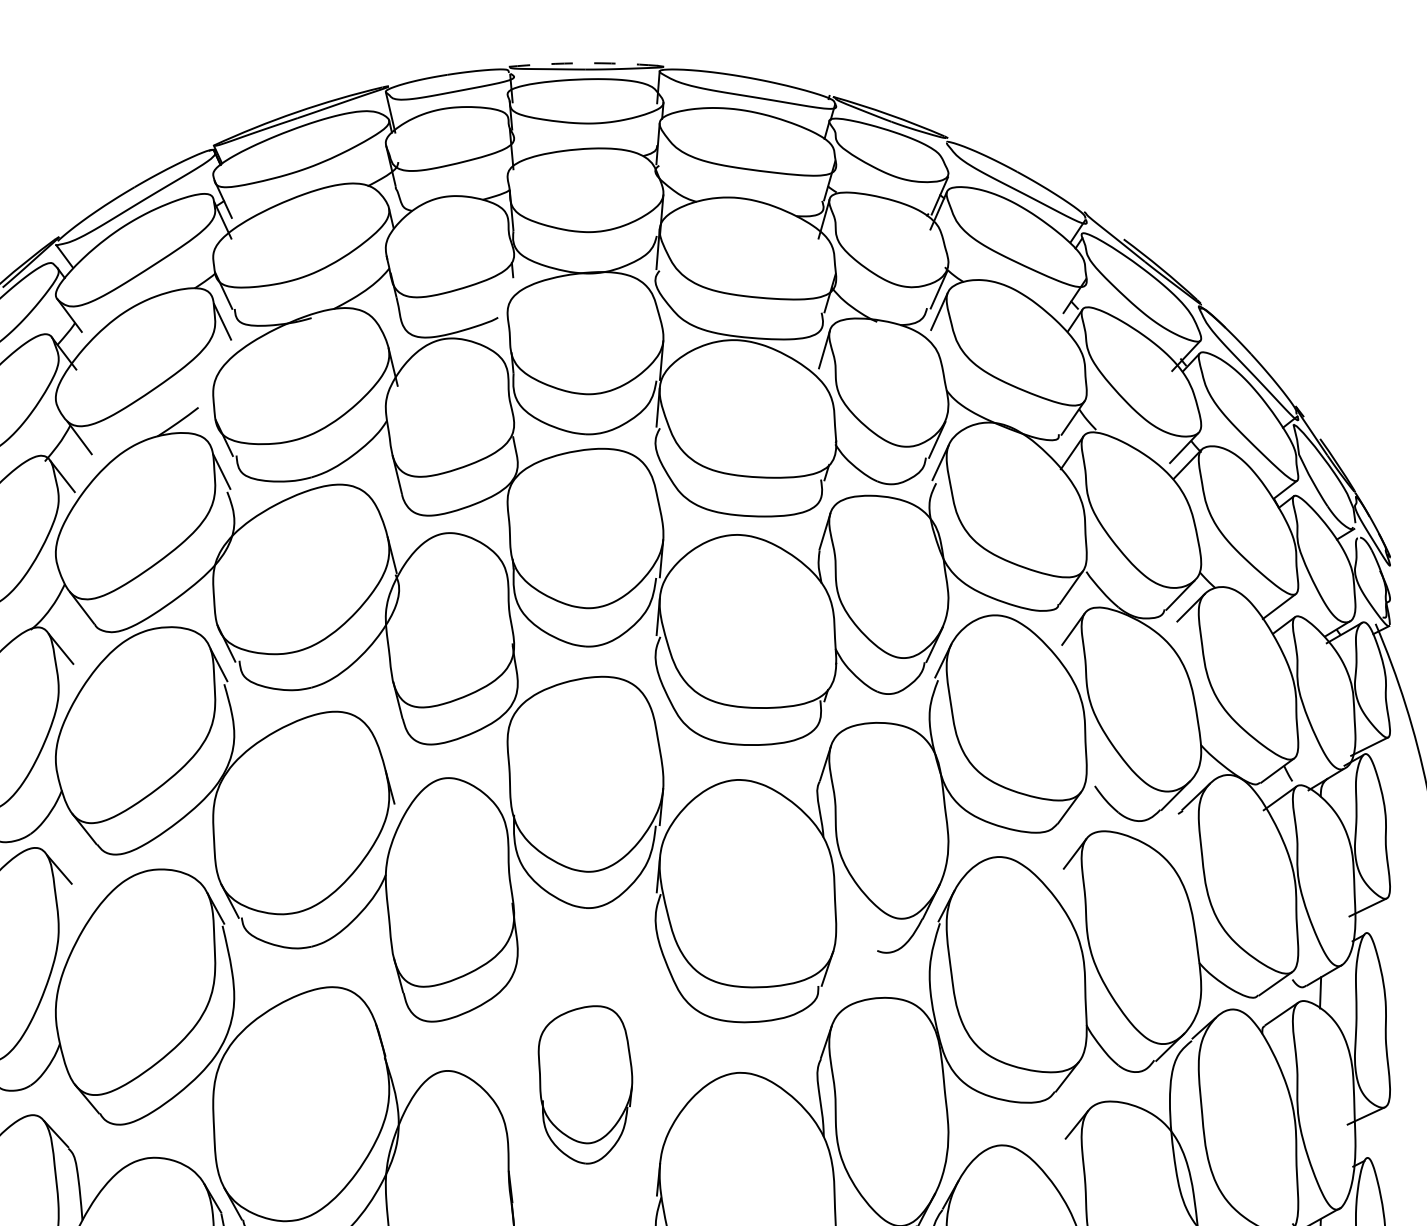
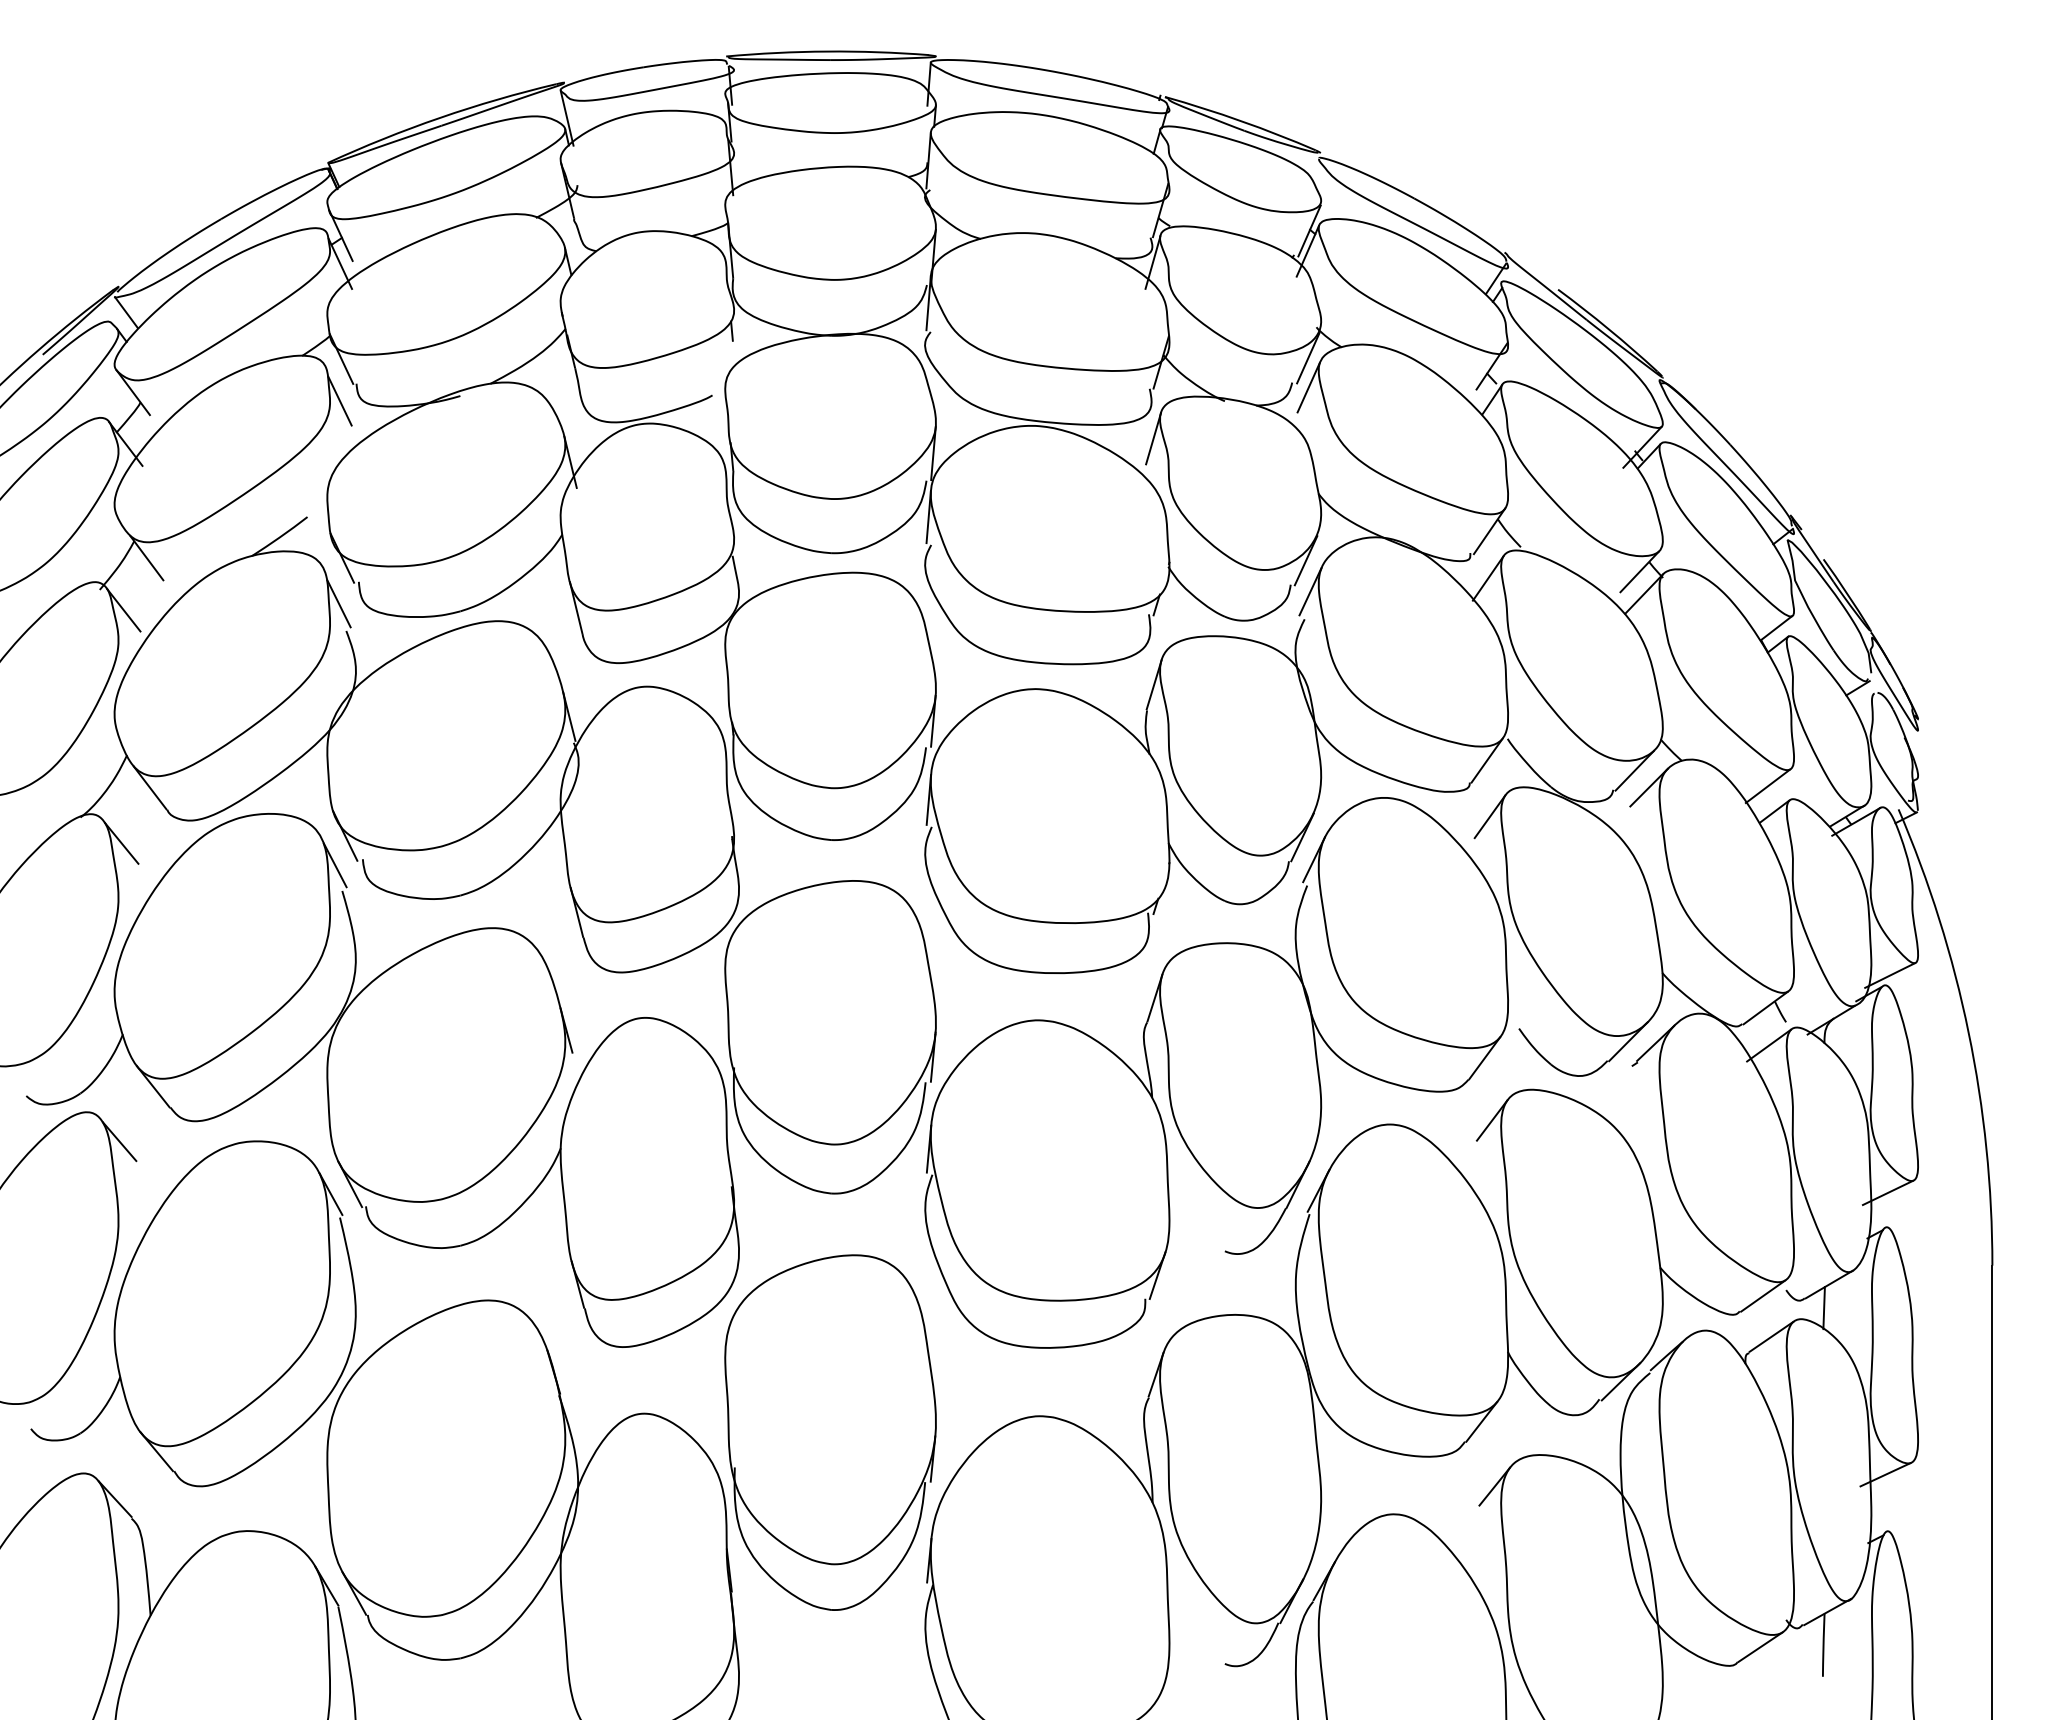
arc: (583, 63) -> (827, 51), dashed -> solid
part: (585, 1084) -> (830, 1432), size x1.67

